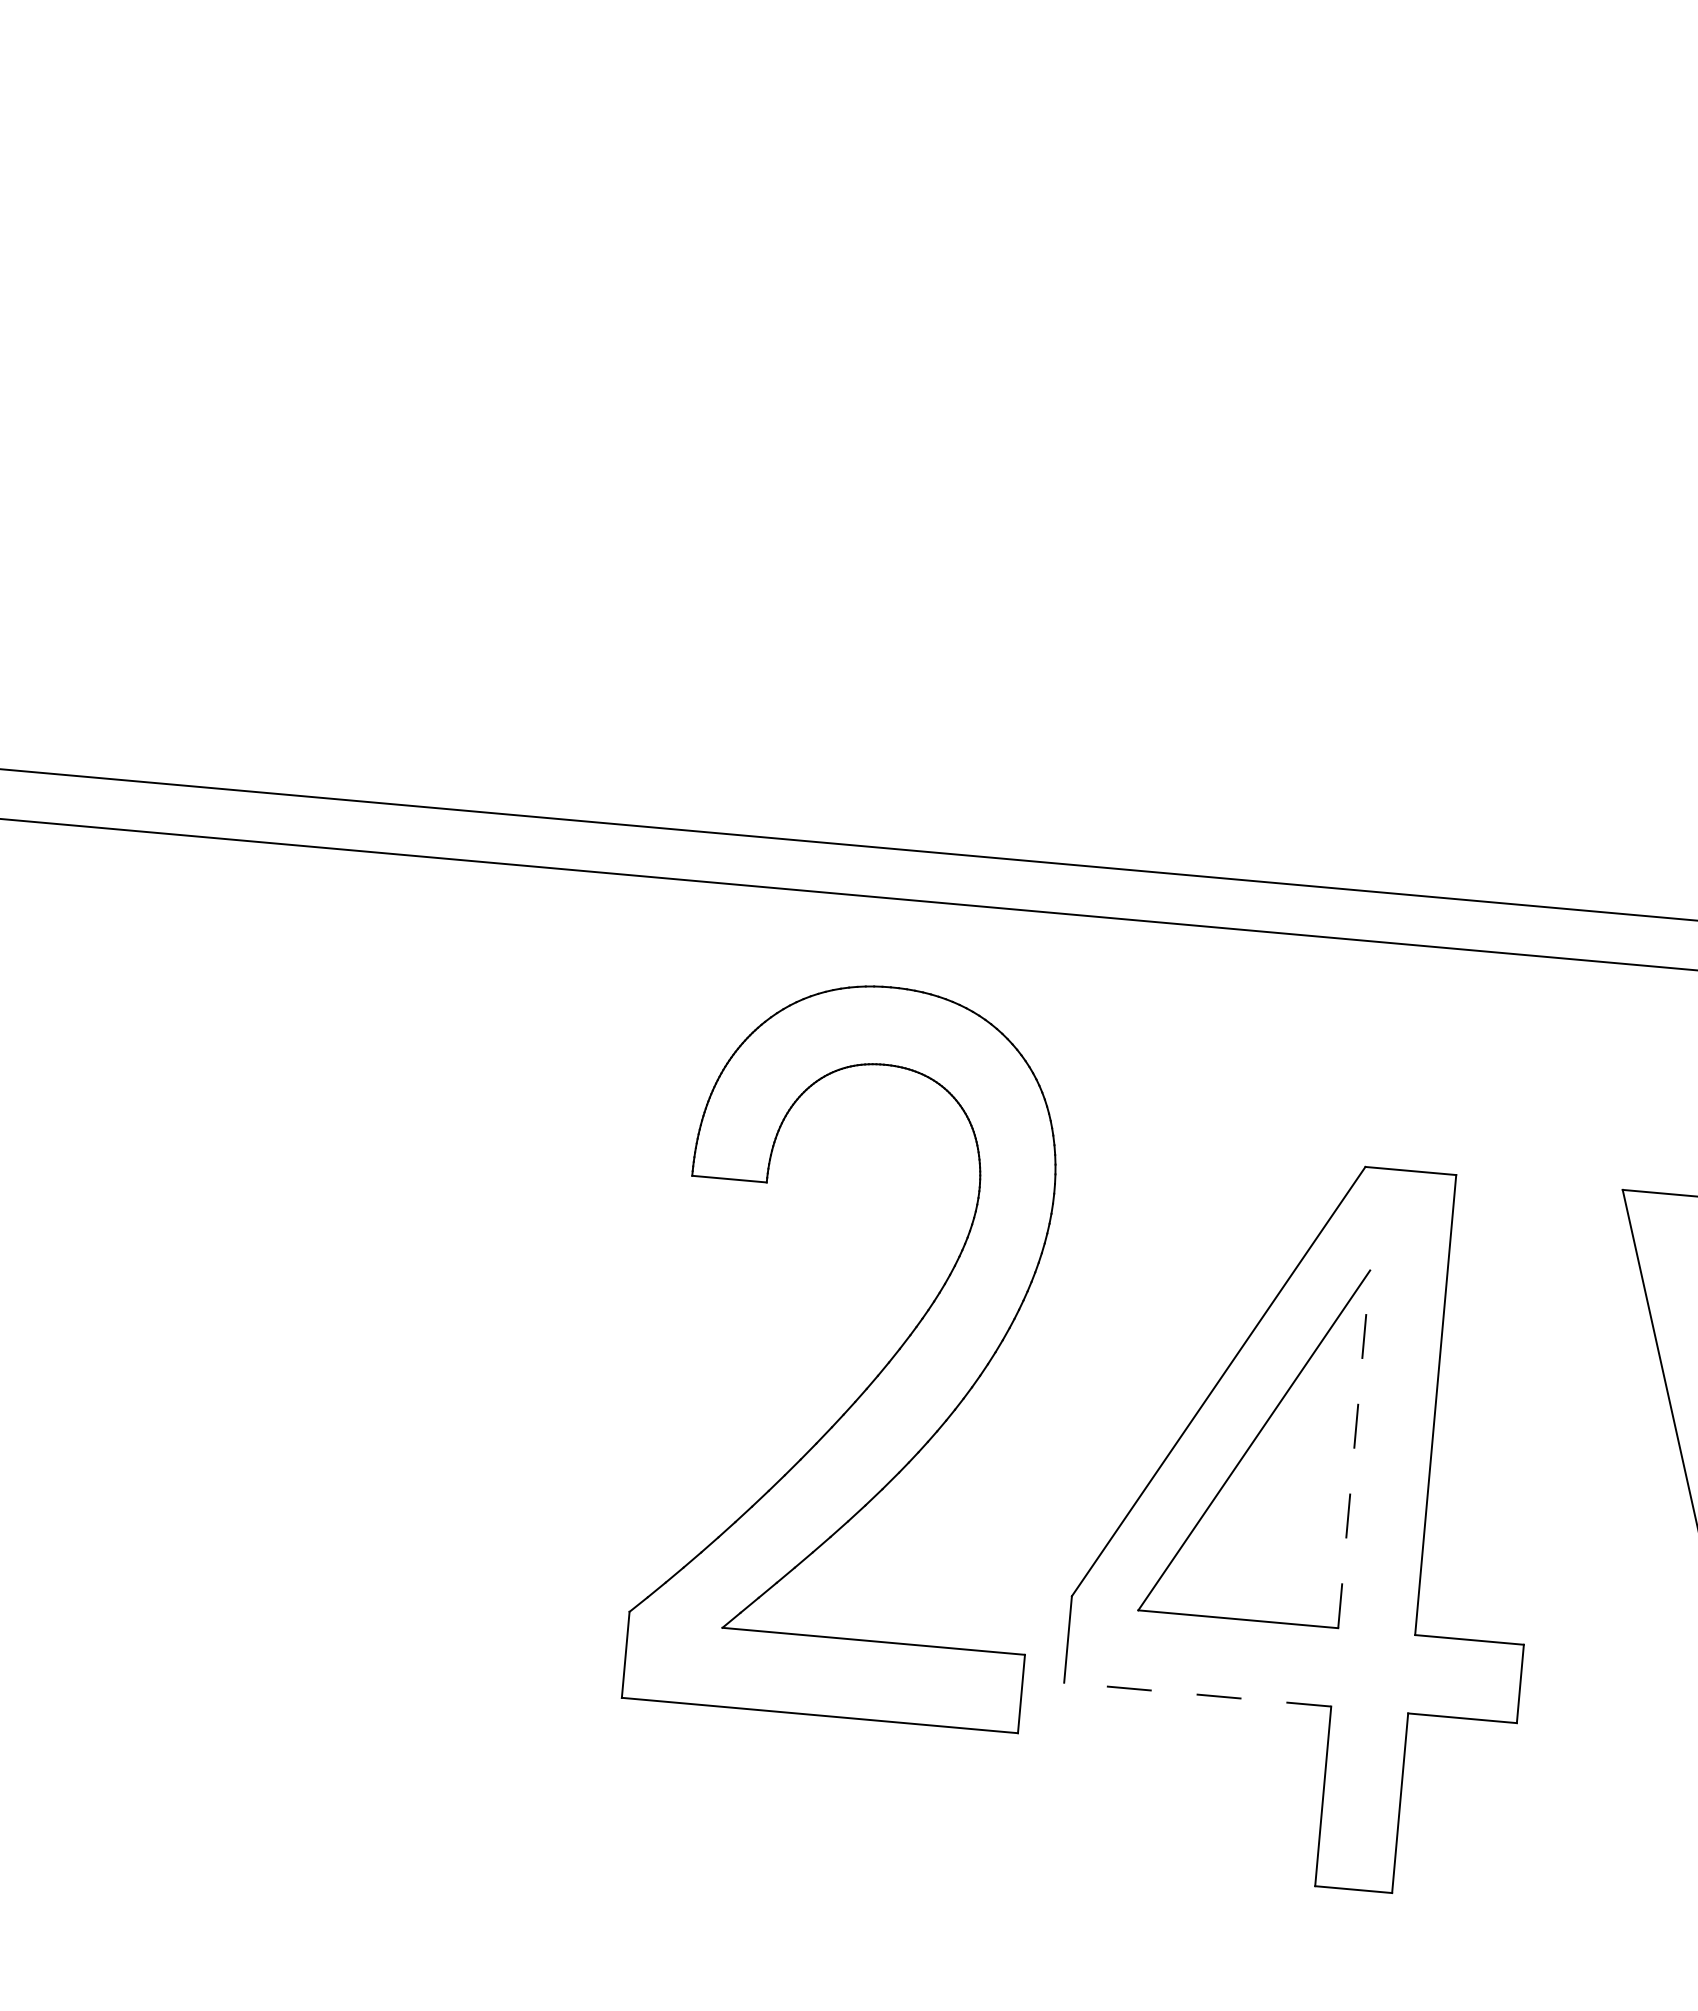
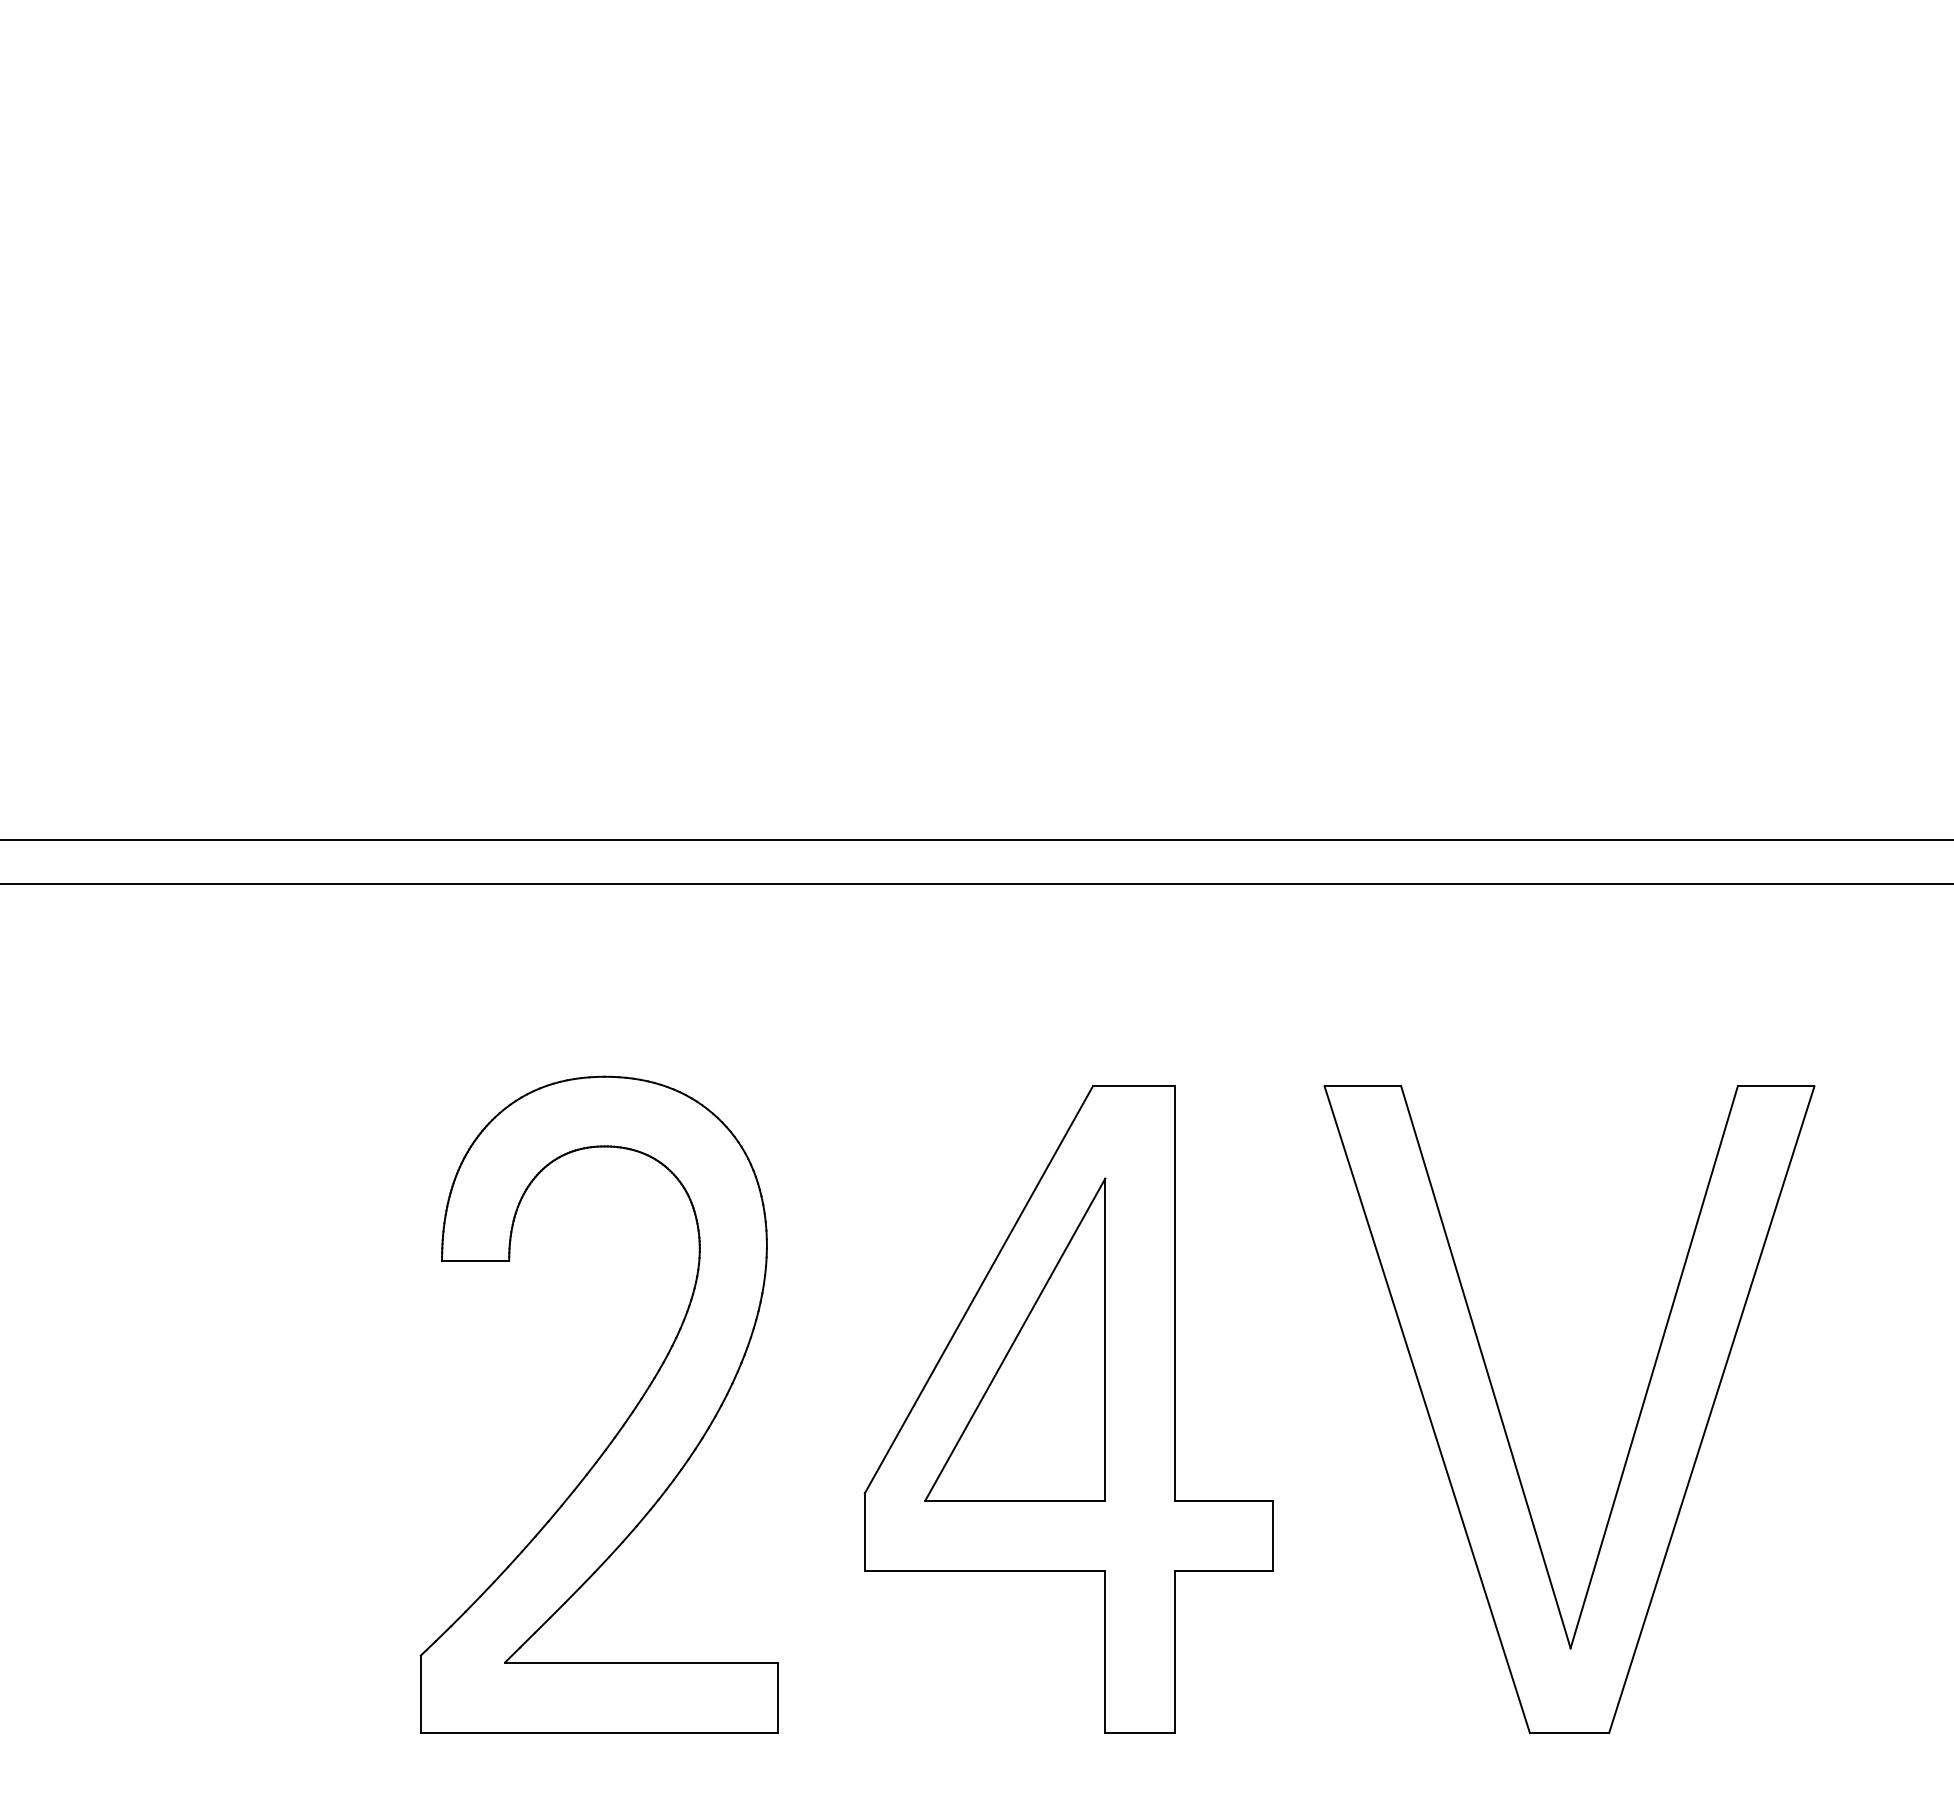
part: (876, 1375) -> (622, 1424), moved
line: (1354, 1449) -> (1105, 1339), dashed -> solid
line: (1197, 1694) -> (984, 1571), dashed -> solid

